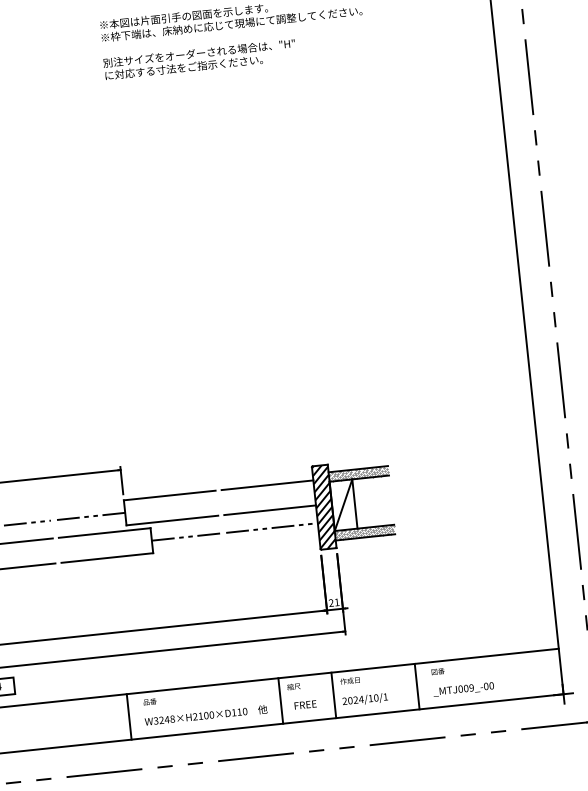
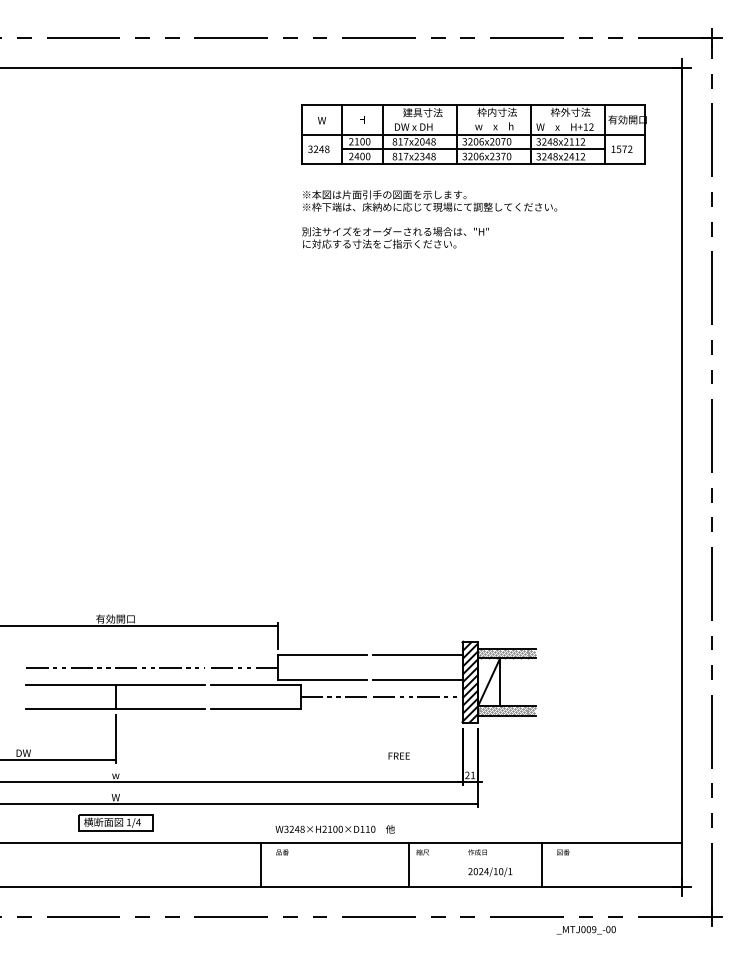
text: (462, 689) -> (585, 930), moved
line: (333, 695) -> (460, 864), removed
text: (304, 704) -> (398, 755), moved
text: (205, 715) -> (334, 829), moved

